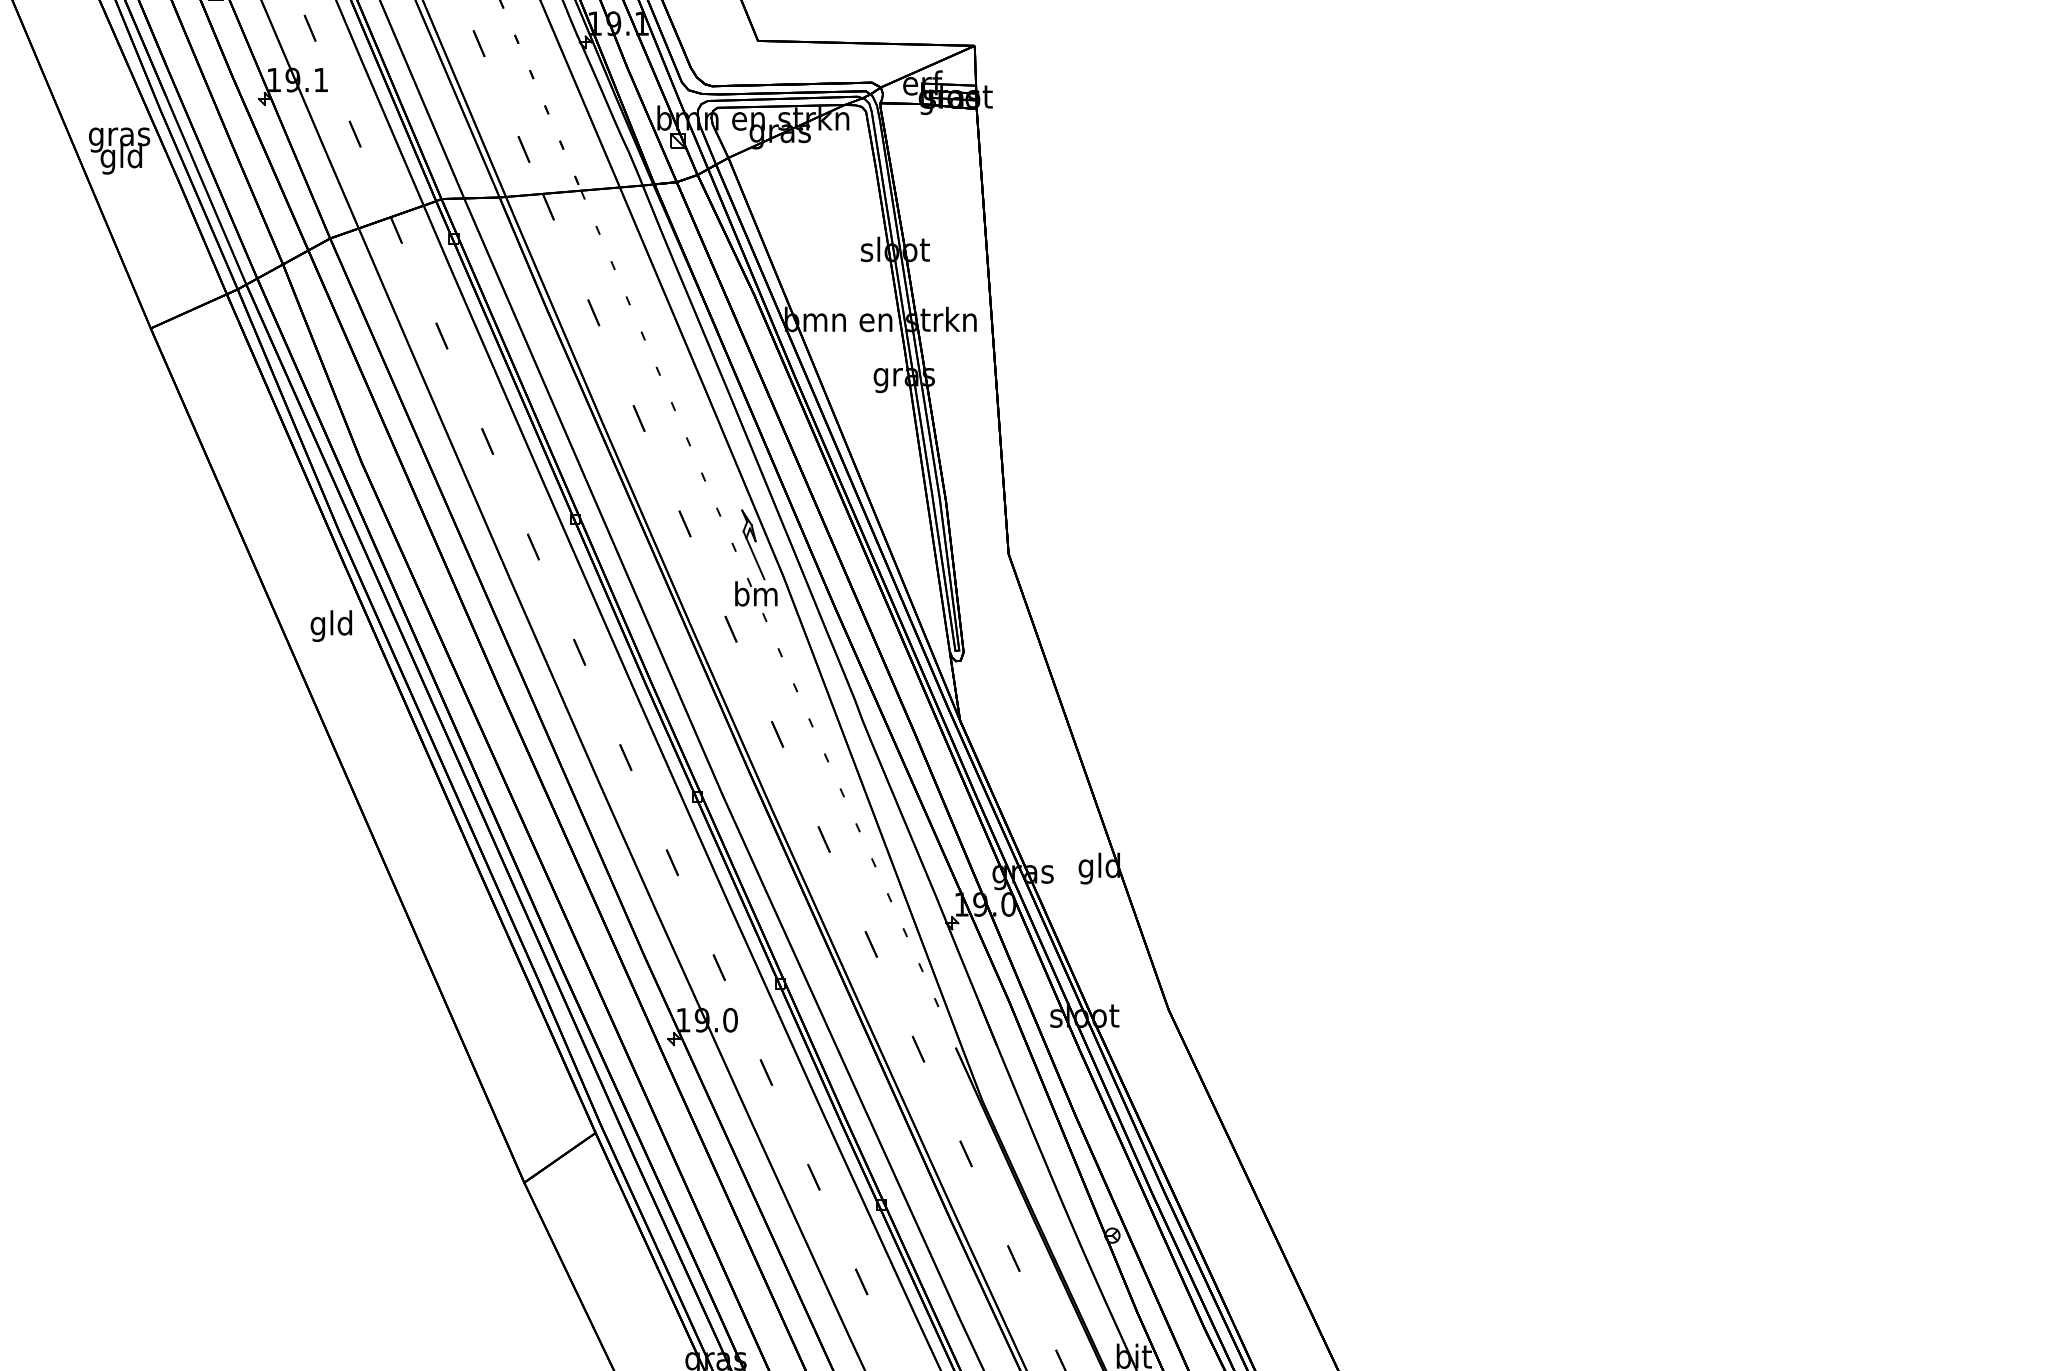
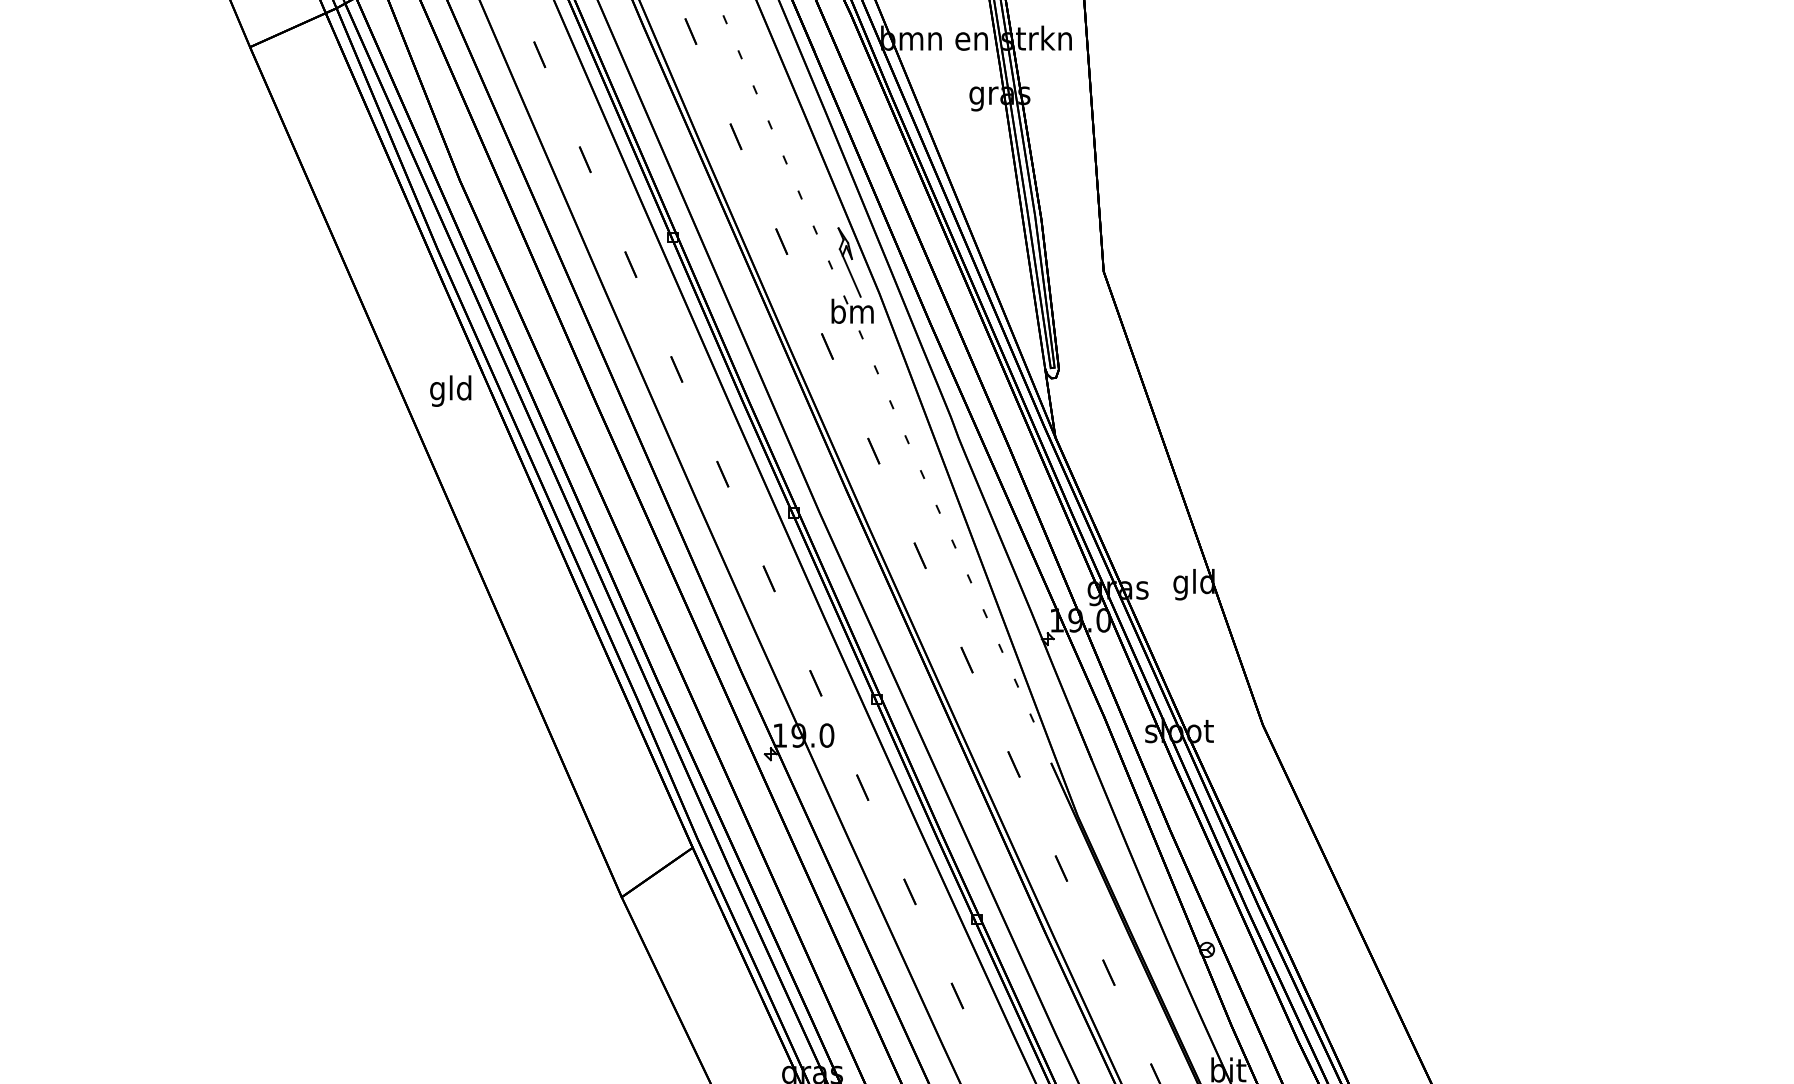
text: (330, 625) -> (449, 390), moved

